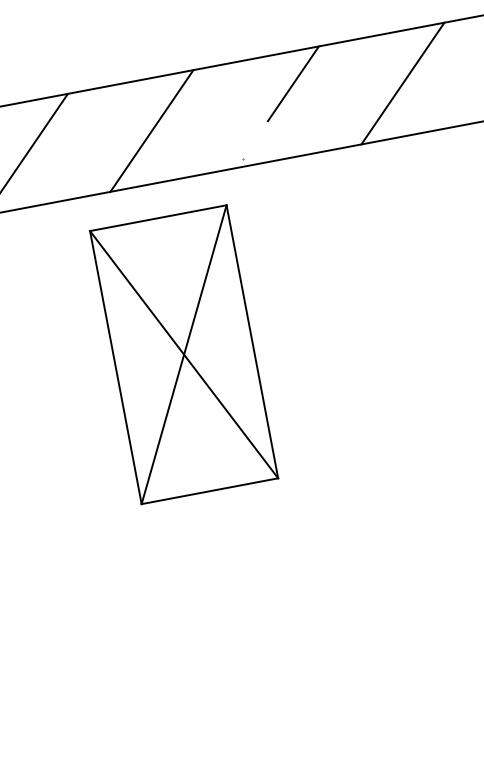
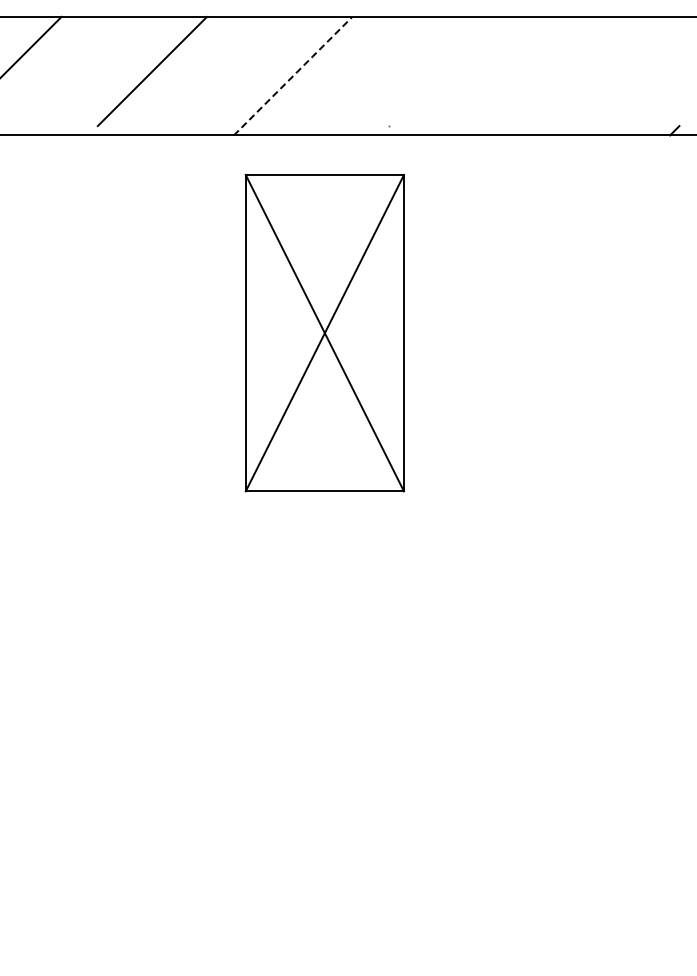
line: (292, 83) -> (460, 52), removed
line: (402, 83) -> (583, 75), removed
line: (152, 131) -> (293, 76), solid -> dashed
part: (183, 355) -> (324, 333), moved

